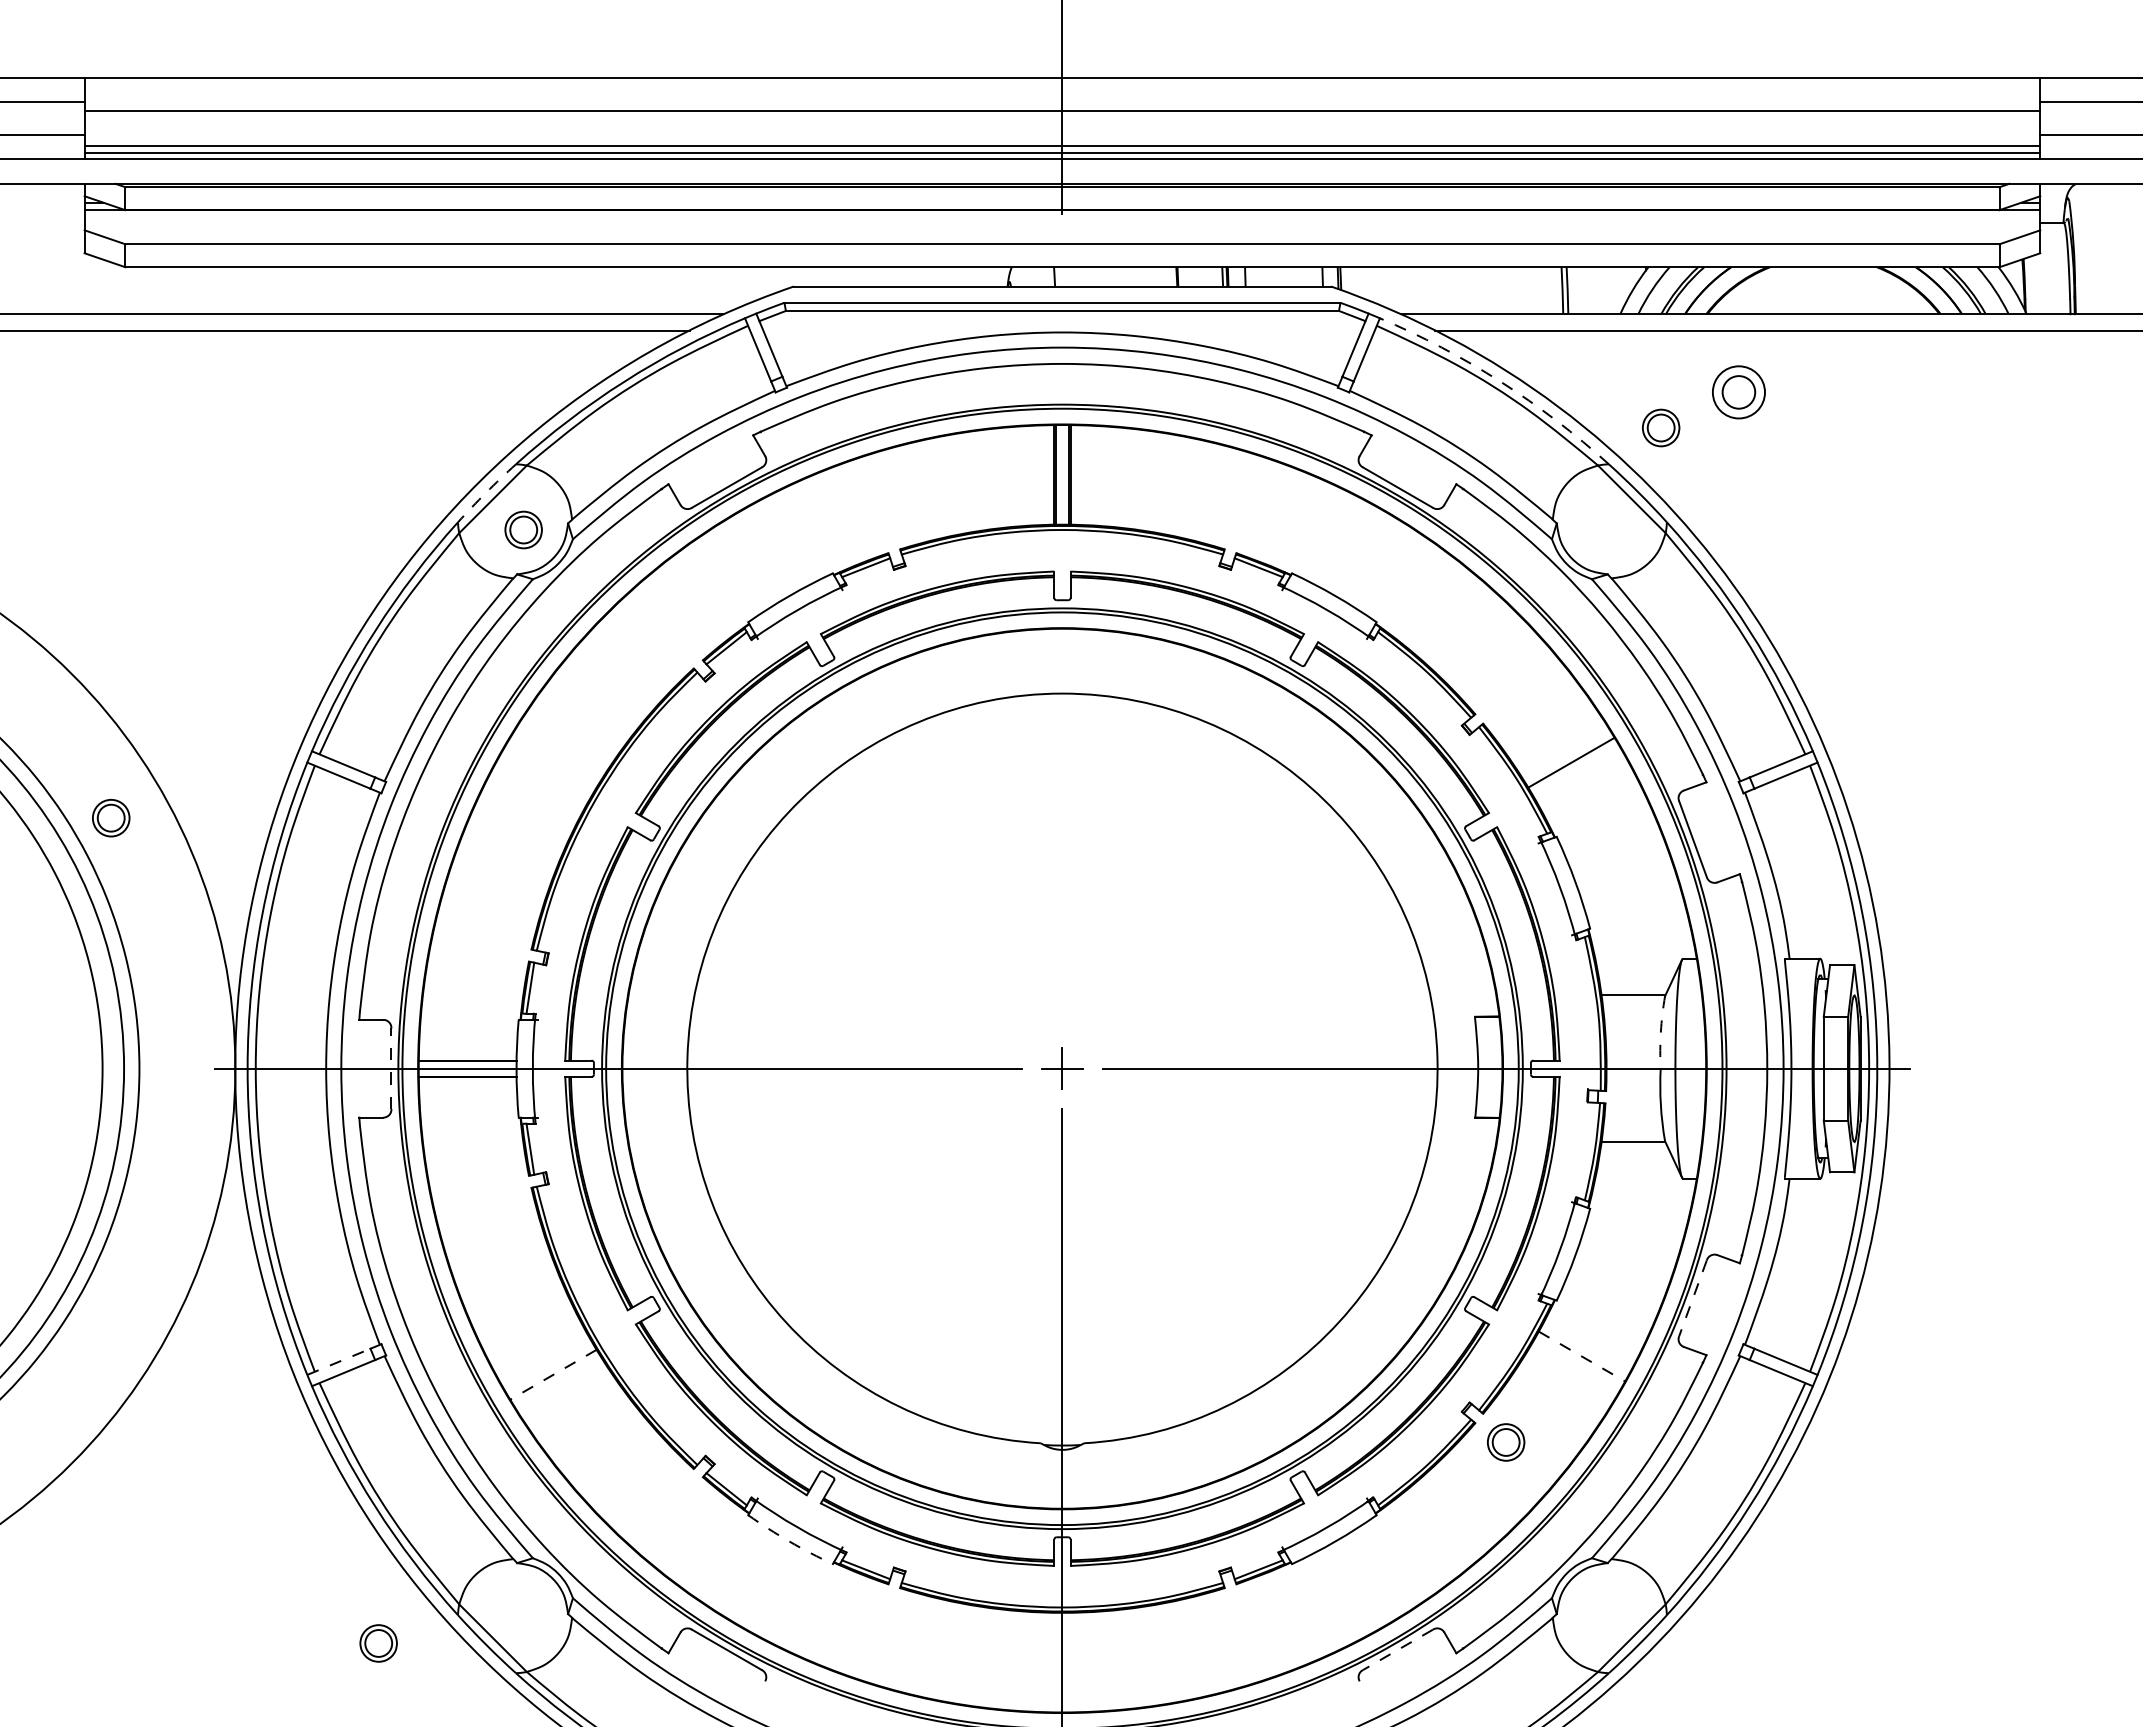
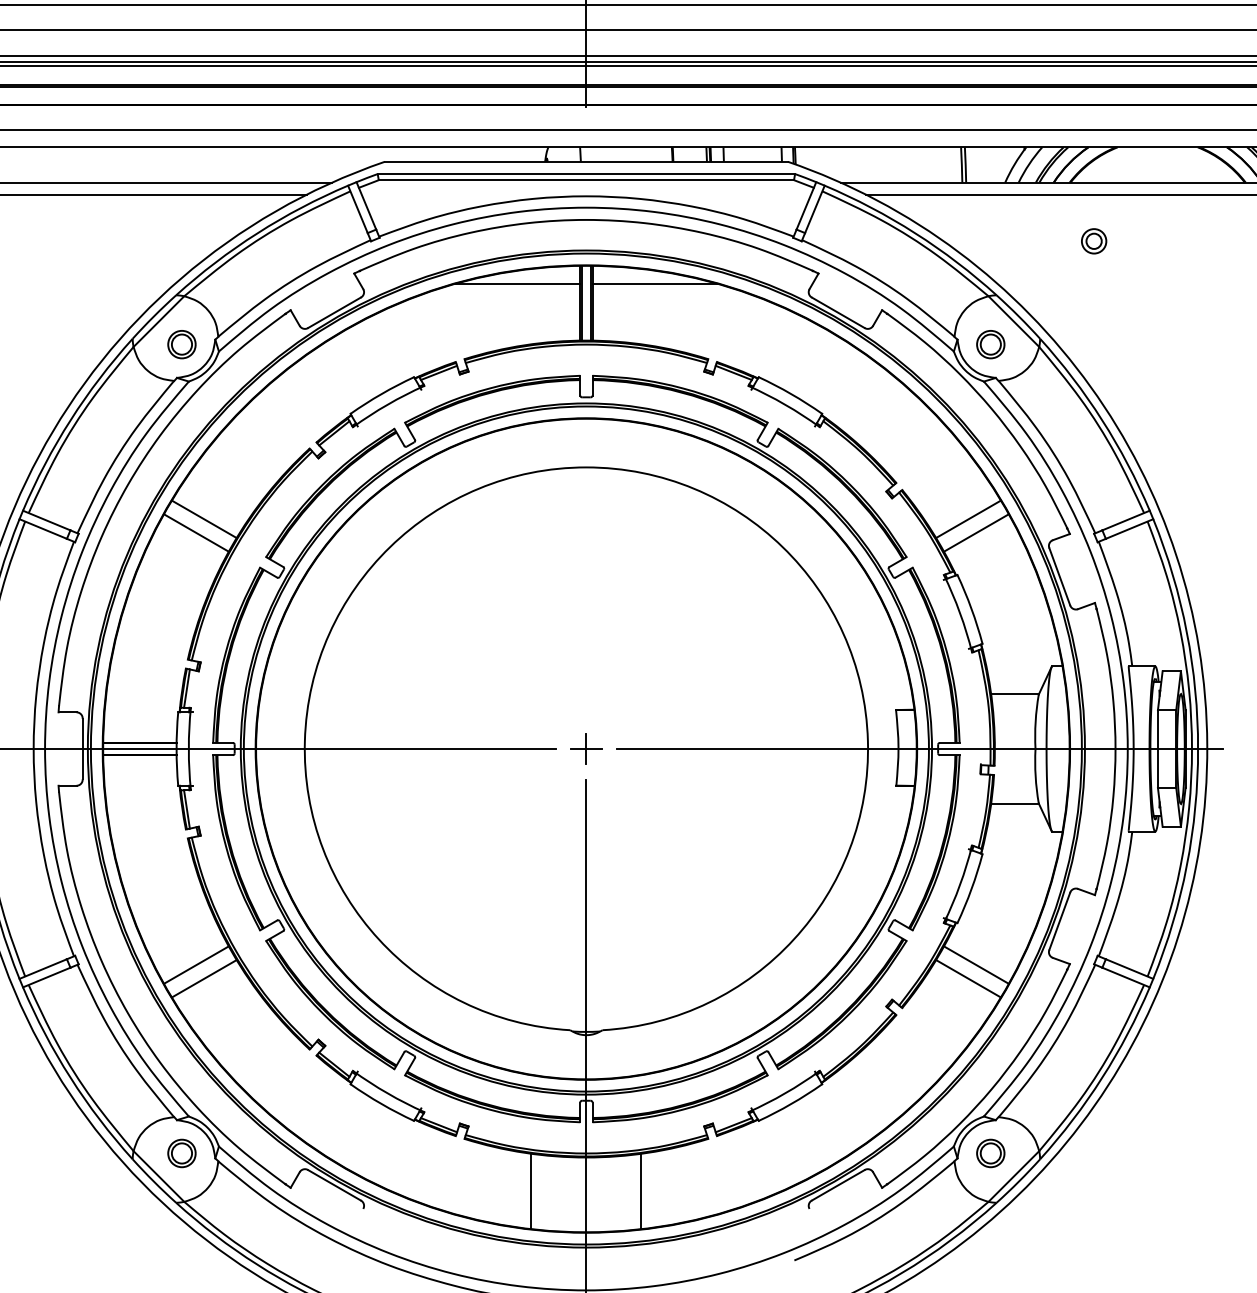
arc: (1500, 381) -> (915, 233), dashed -> solid
part: (1738, 392) -> (1093, 241), size x0.62
part: (1661, 427) -> (991, 344), moved
line: (970, 449) -> (517, 284), added
line: (1154, 449) -> (655, 284), added
arc: (486, 492) -> (154, 316), dashed -> solid
line: (553, 762) -> (204, 519), added
line: (542, 780) -> (196, 532), added
line: (1581, 780) -> (976, 532), added
arc: (1660, 1032) -> (1035, 721), dashed -> solid
line: (391, 1068) -> (82, 748), dashed -> solid
line: (1692, 1298) -> (1059, 921), dashed -> solid
line: (542, 1356) -> (196, 965), added
line: (1581, 1356) -> (976, 965), dashed -> solid
line: (339, 1361) -> (43, 968), dashed -> solid
line: (553, 1374) -> (204, 978), dashed -> solid
line: (1571, 1374) -> (968, 978), added
part: (1506, 1442) -> (991, 1153), moved
arc: (789, 1541) -> (381, 1103), dashed -> solid
part: (378, 1643) -> (181, 1153), moved
line: (1397, 1650) -> (837, 1185), dashed -> solid
line: (989, 1657) -> (531, 1191), added
line: (1135, 1657) -> (641, 1191), added

